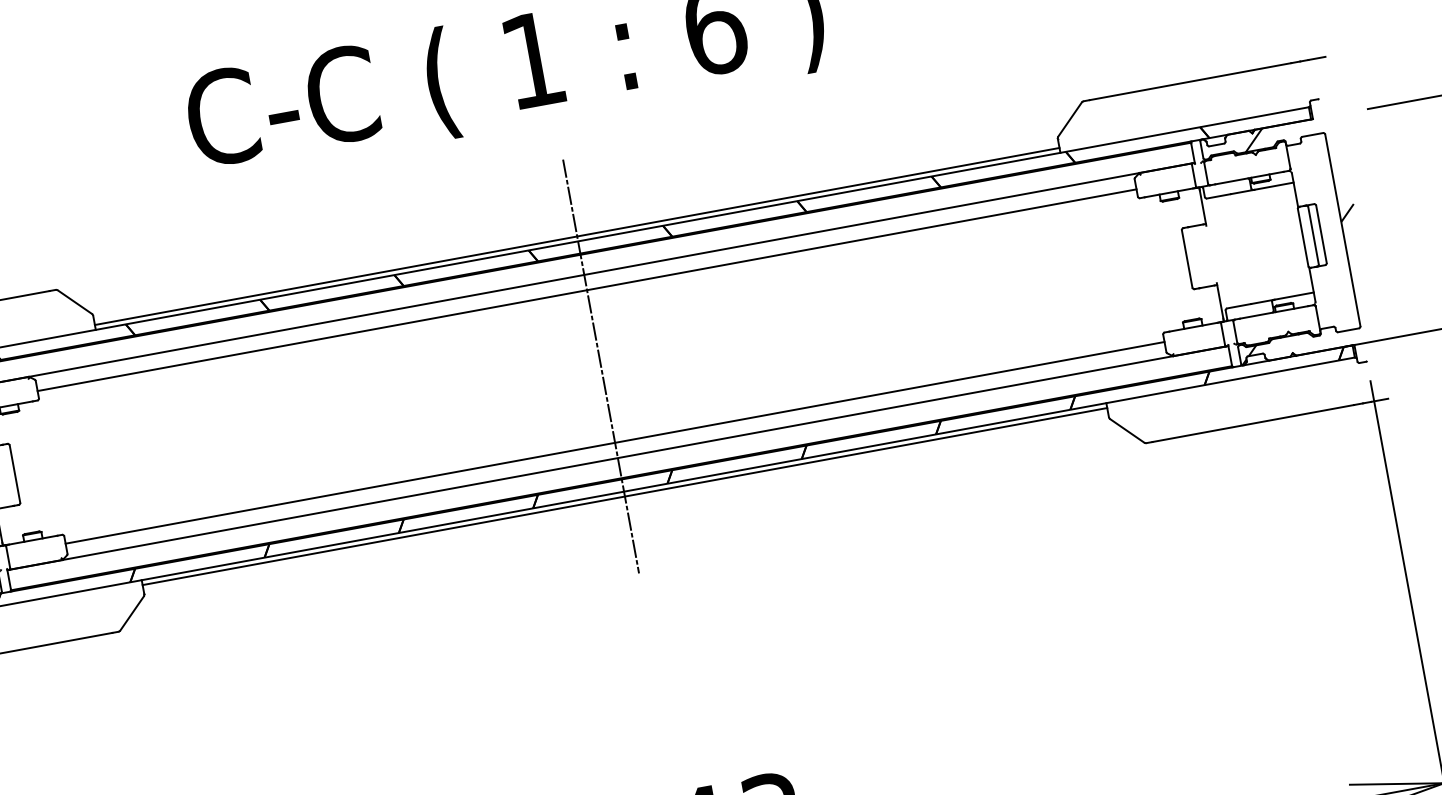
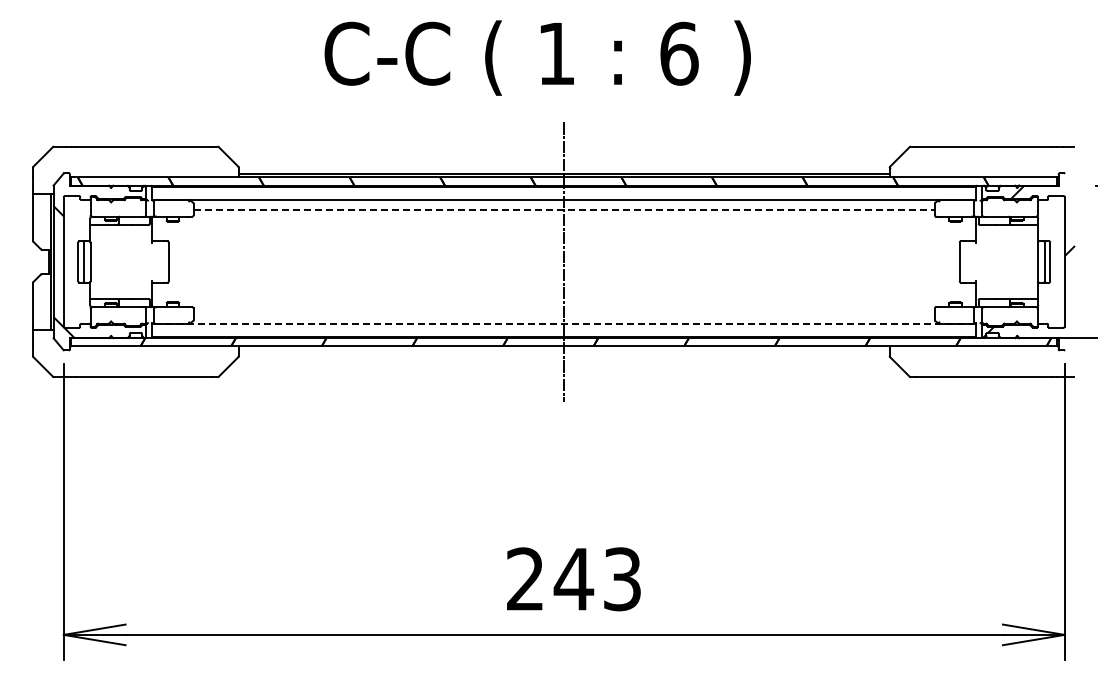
line: (587, 290) -> (564, 210), solid -> dashed
line: (613, 443) -> (563, 313), removed
line: (616, 458) -> (563, 323), solid -> dashed
line: (623, 496) -> (563, 349), removed

